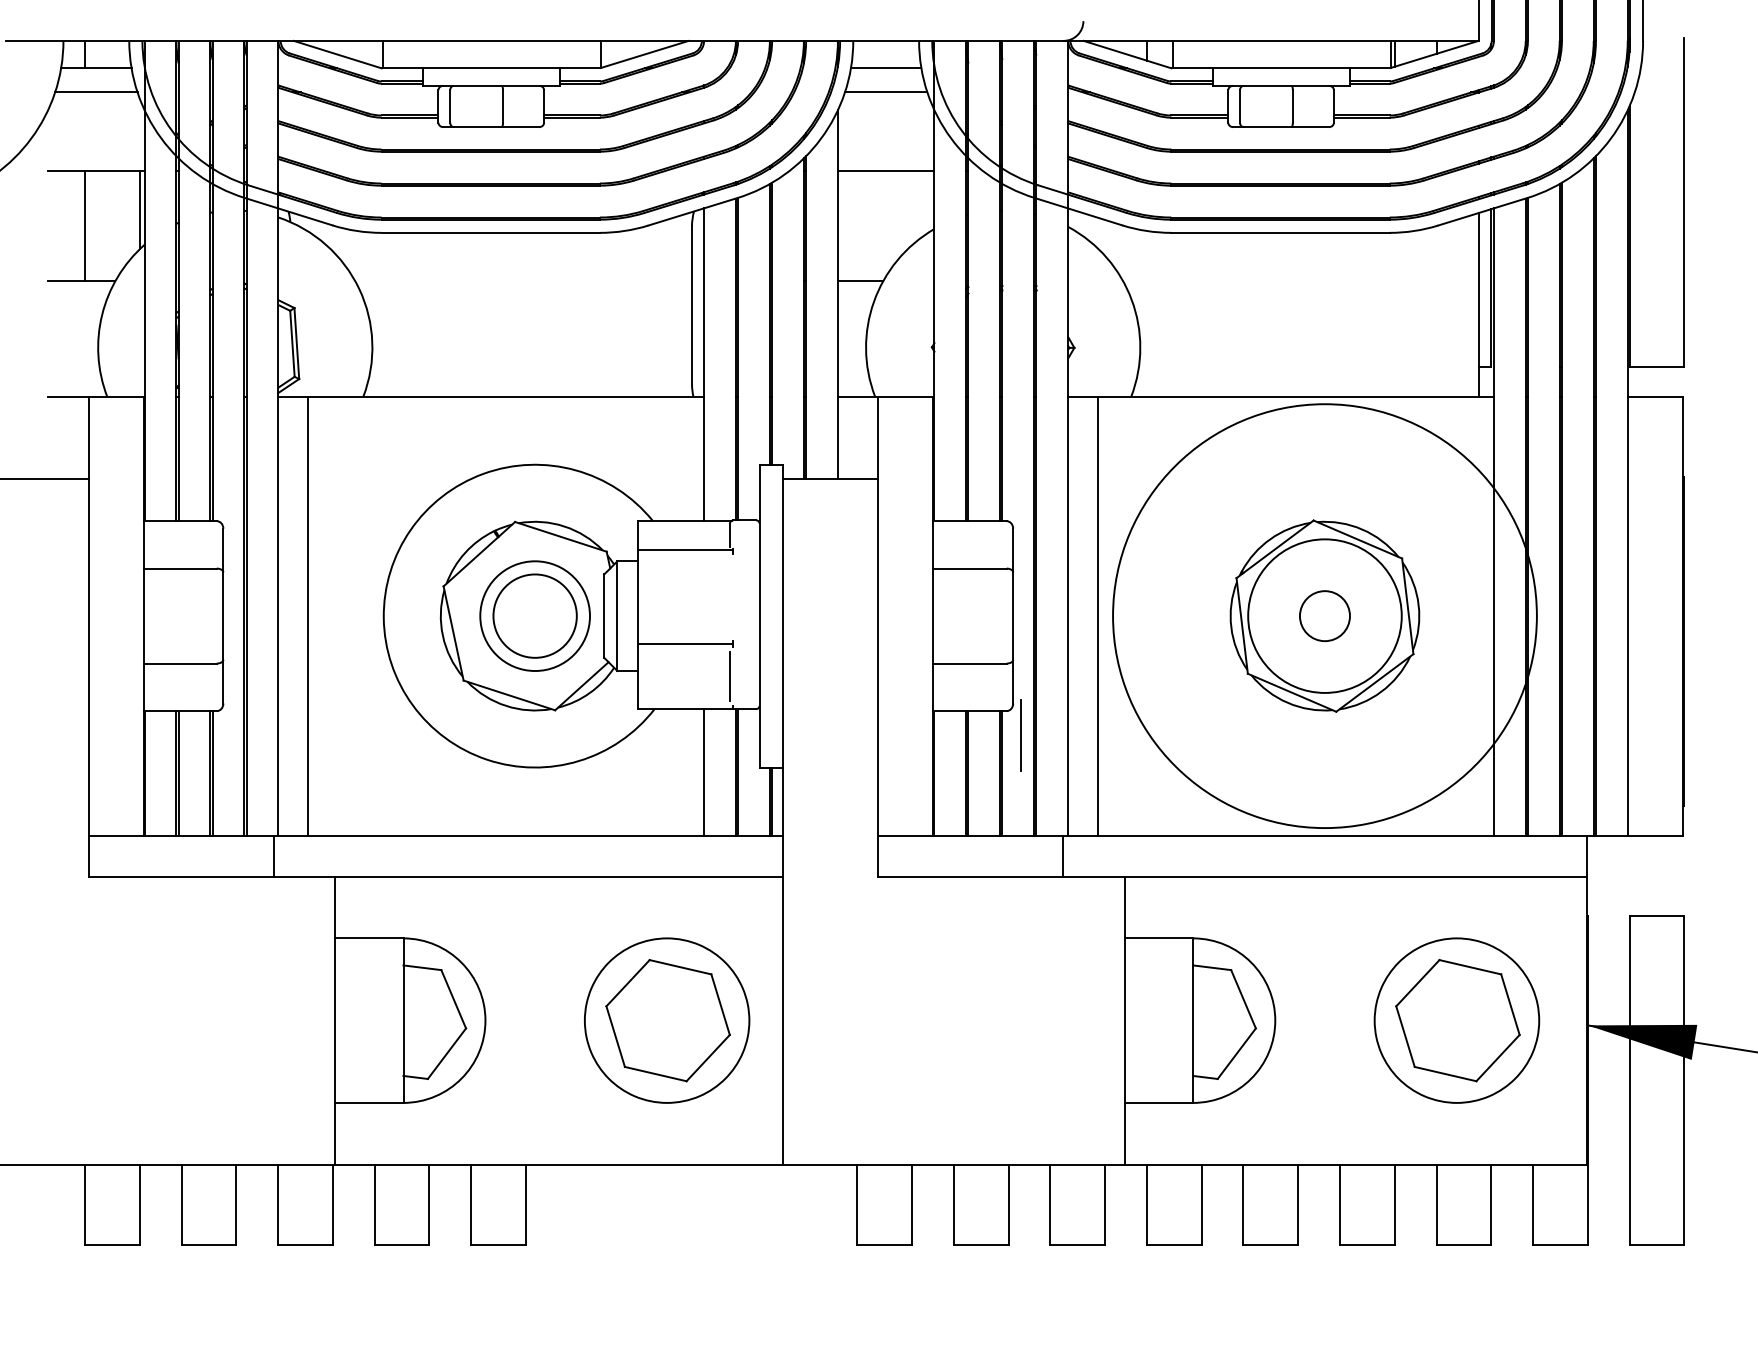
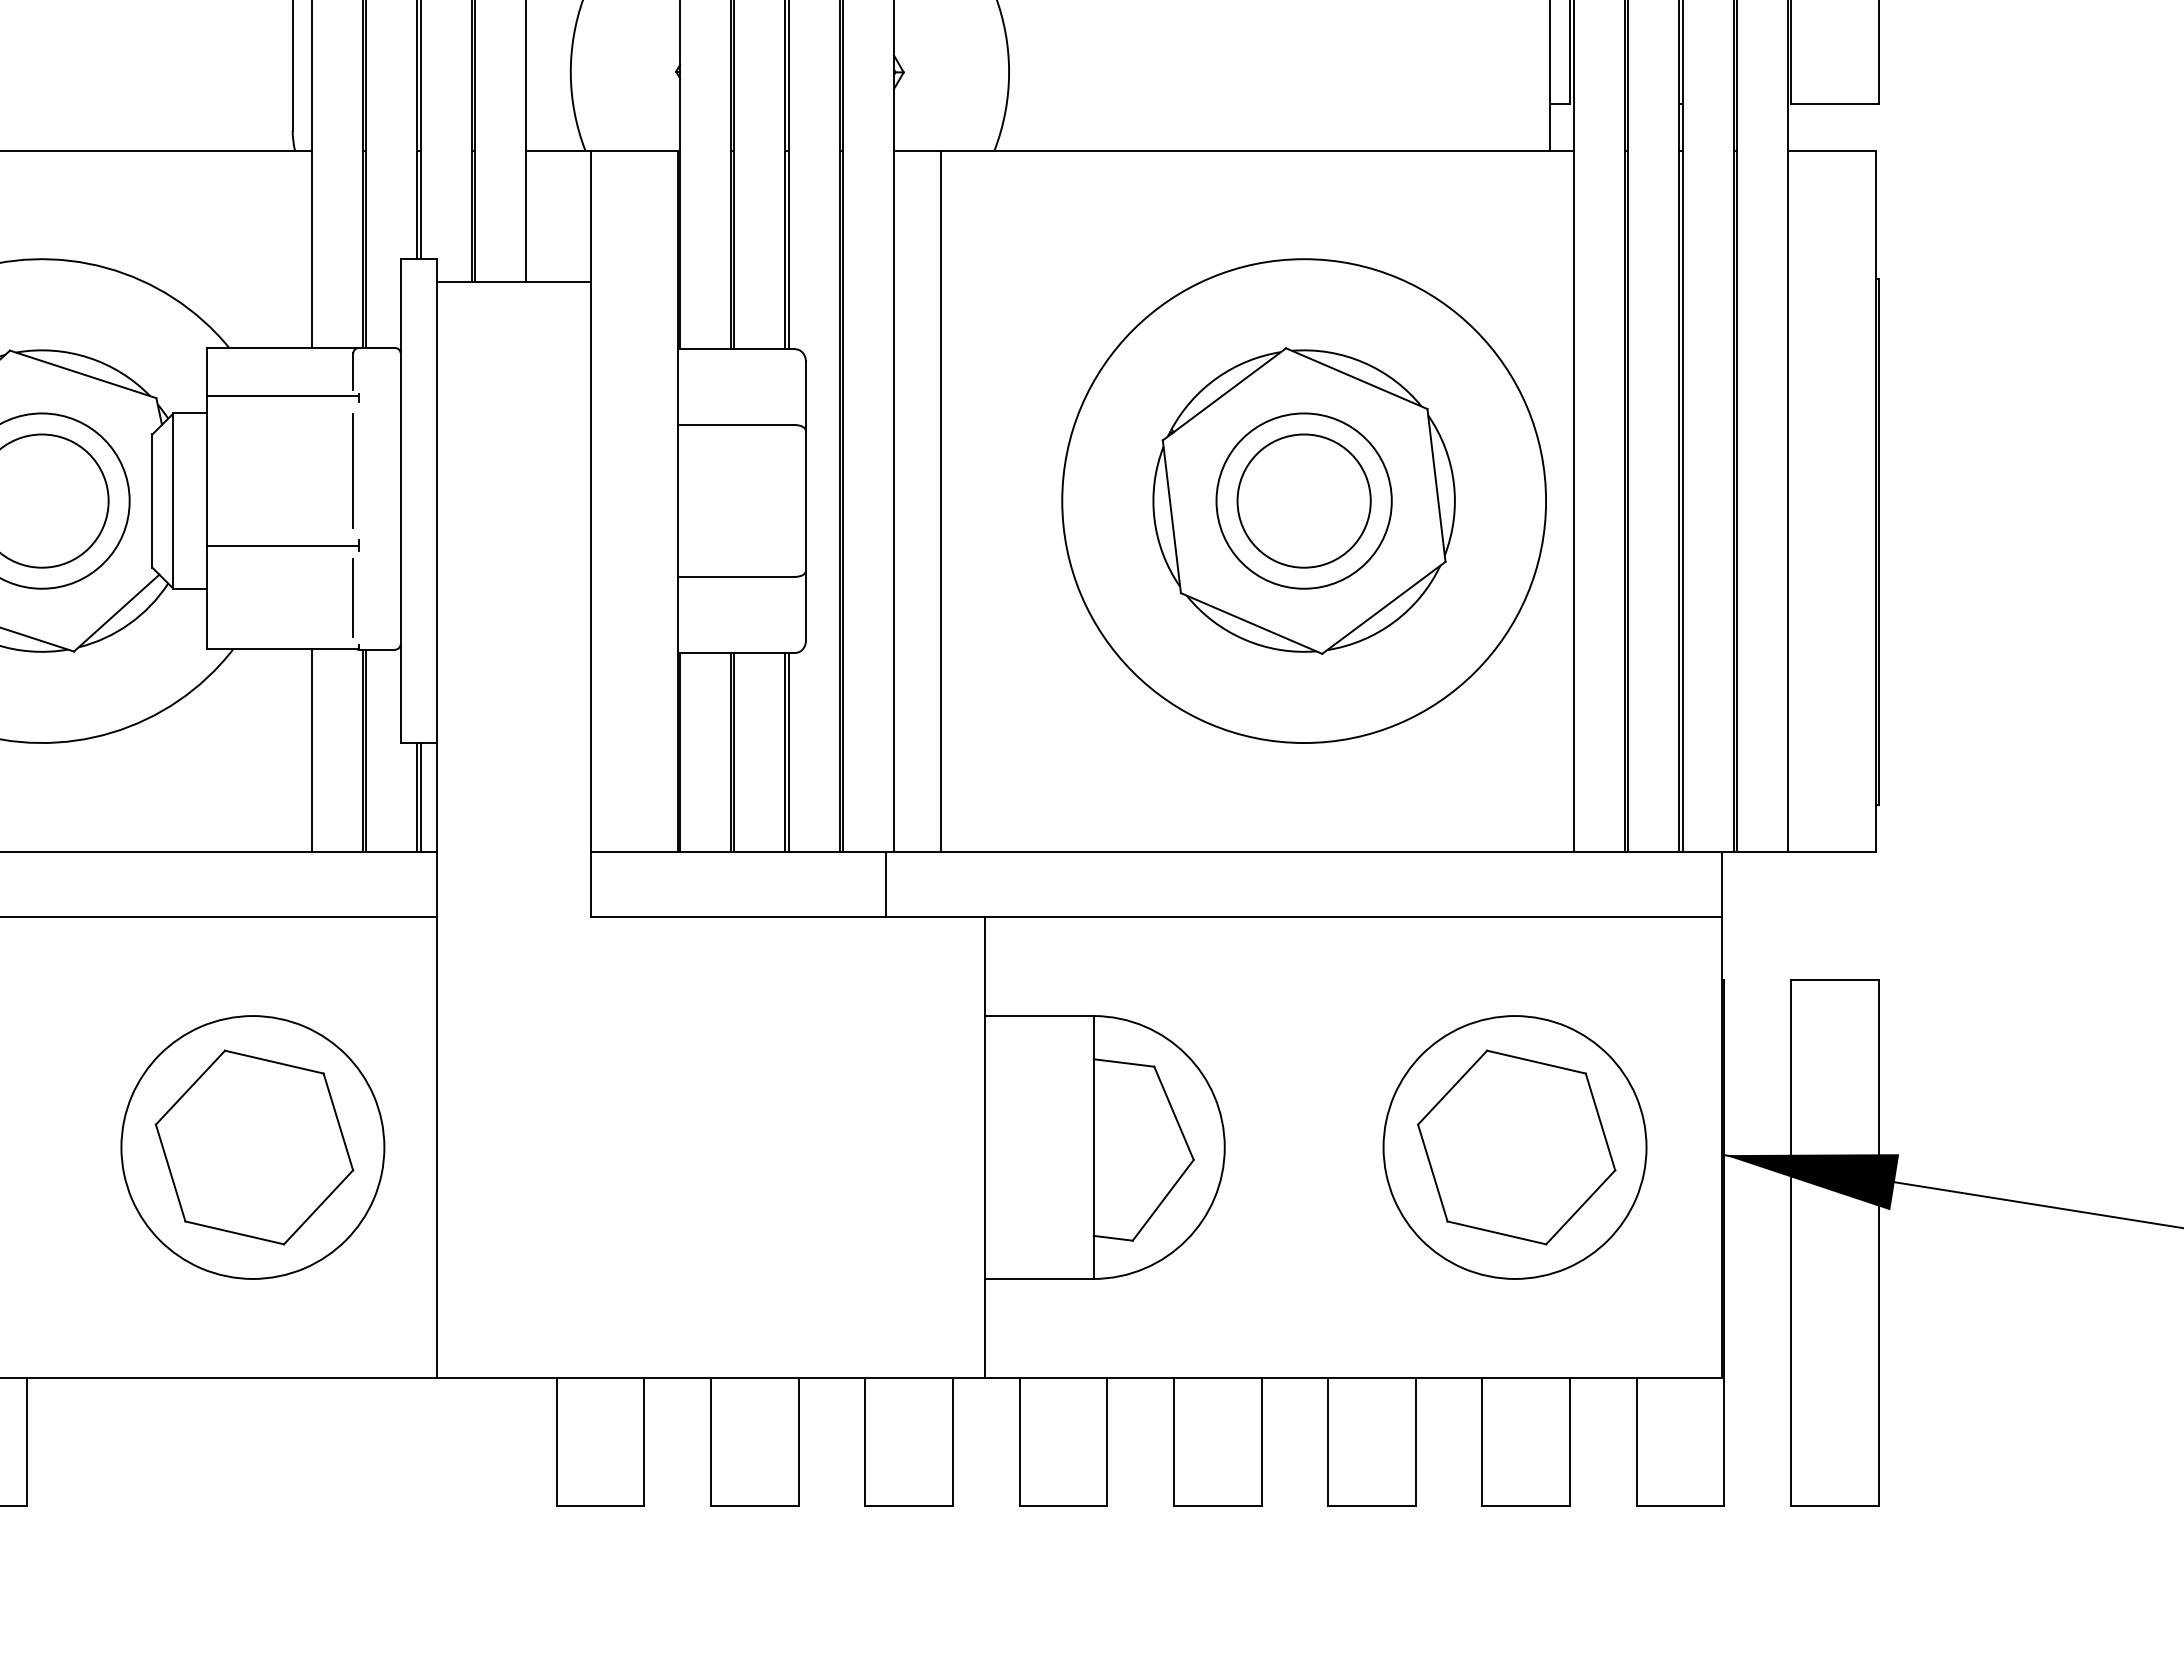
circle: (1324, 615) -> (1303, 500), size x0.71
circle: (1324, 615) -> (1303, 500), size x1.67
circle: (1324, 616) -> (1303, 501), size x0.71
line: (1020, 735) -> (352, 471), moved

